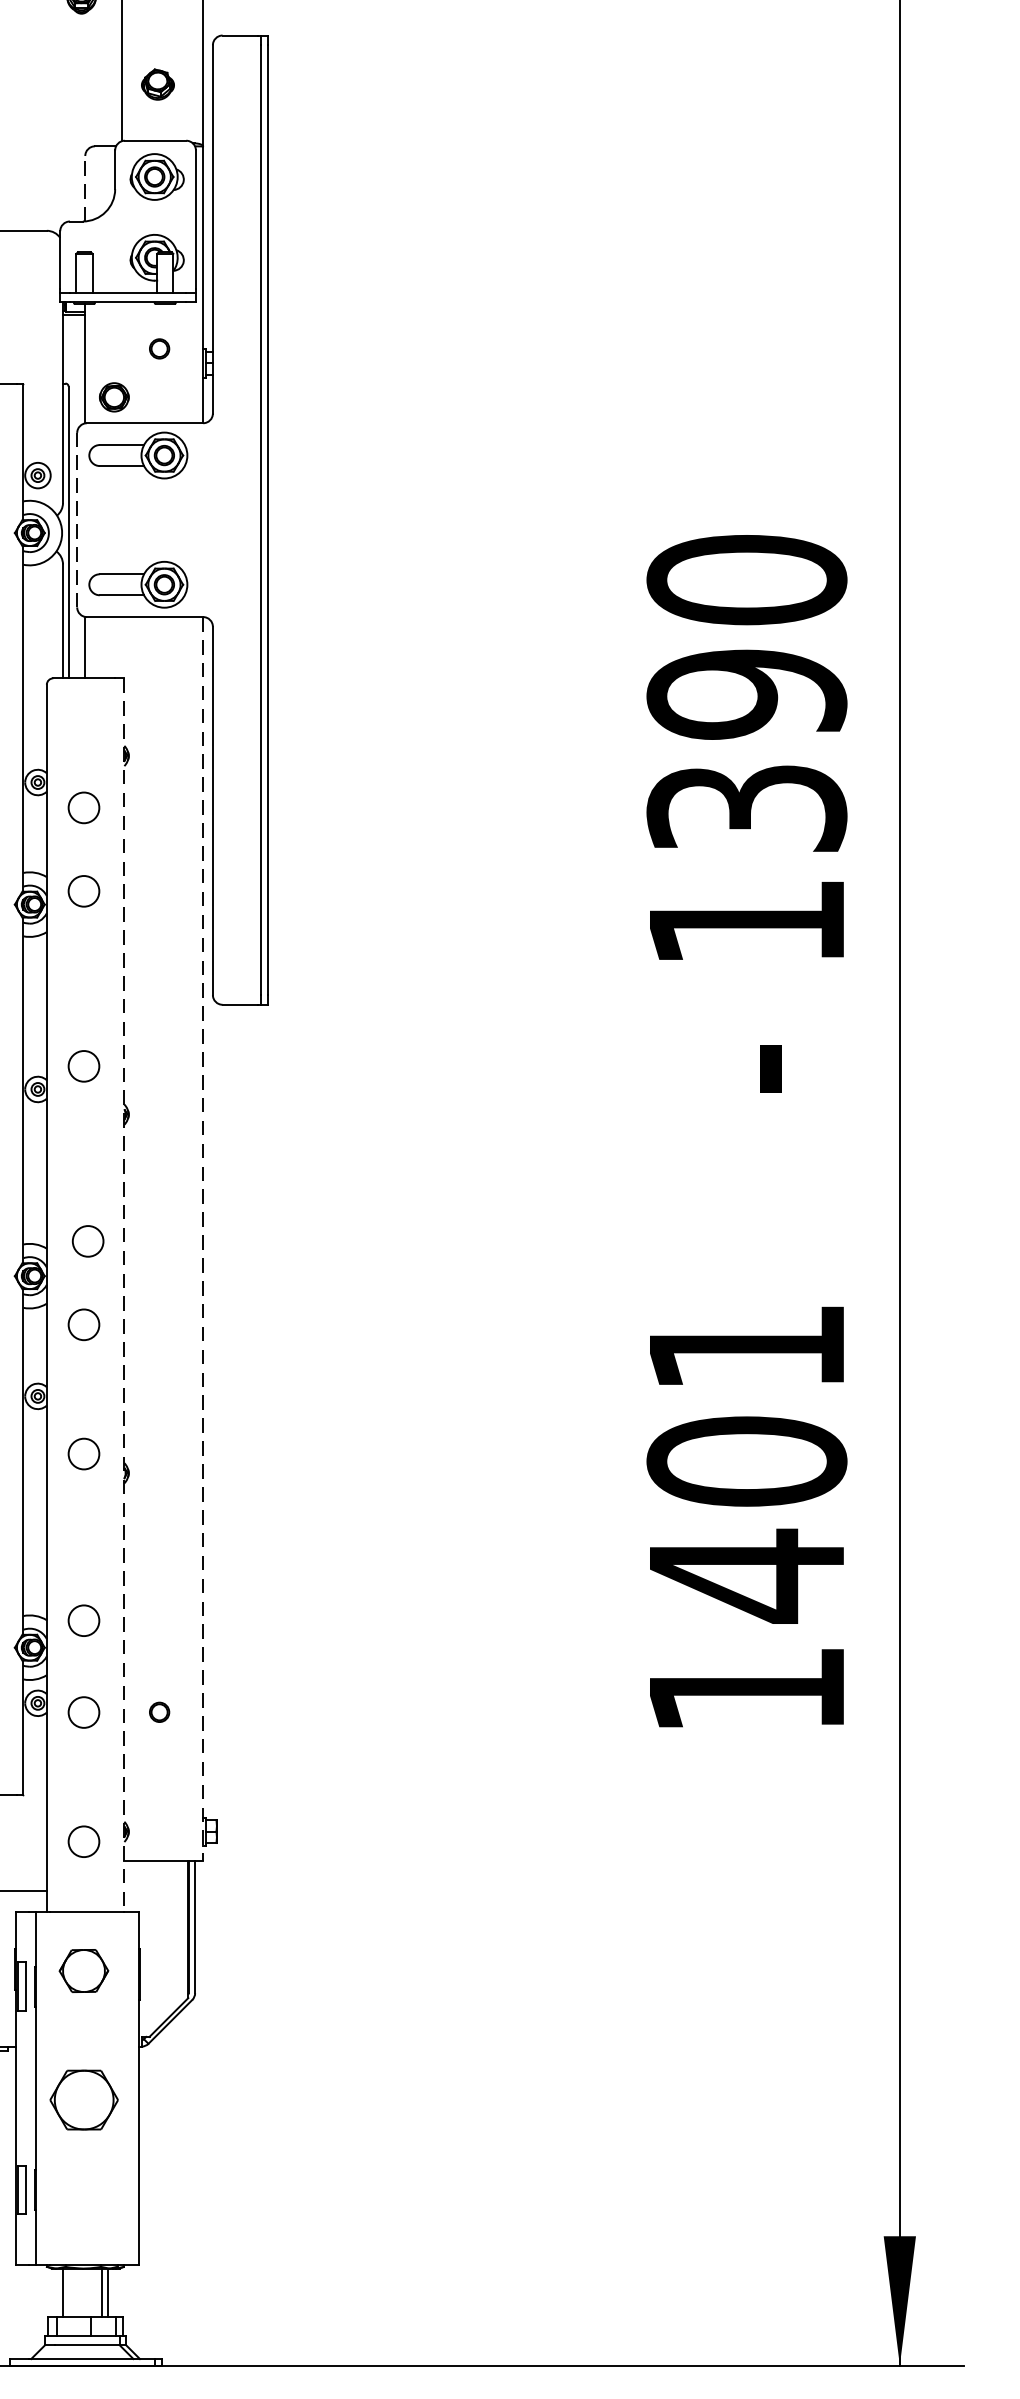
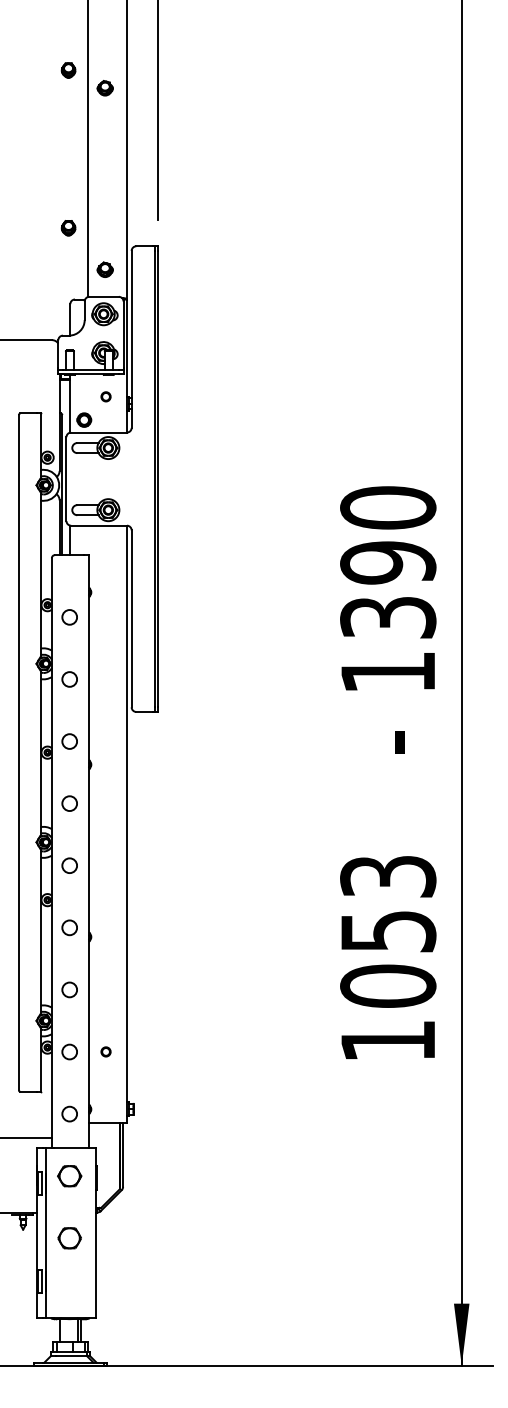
line: (85, 187) -> (70, 319), dashed -> solid
line: (77, 520) -> (66, 479), dashed -> solid
circle: (83, 891) -> (69, 679), moved
line: (204, 1238) -> (127, 824), dashed -> solid
circle: (87, 1241) -> (69, 803), moved
line: (125, 1295) -> (89, 851), dashed -> solid
text: (747, 1463) -> (388, 932), 1401 -> 1053
circle: (83, 1619) -> (69, 989), moved
part: (83, 2100) -> (69, 1238), size x0.71

